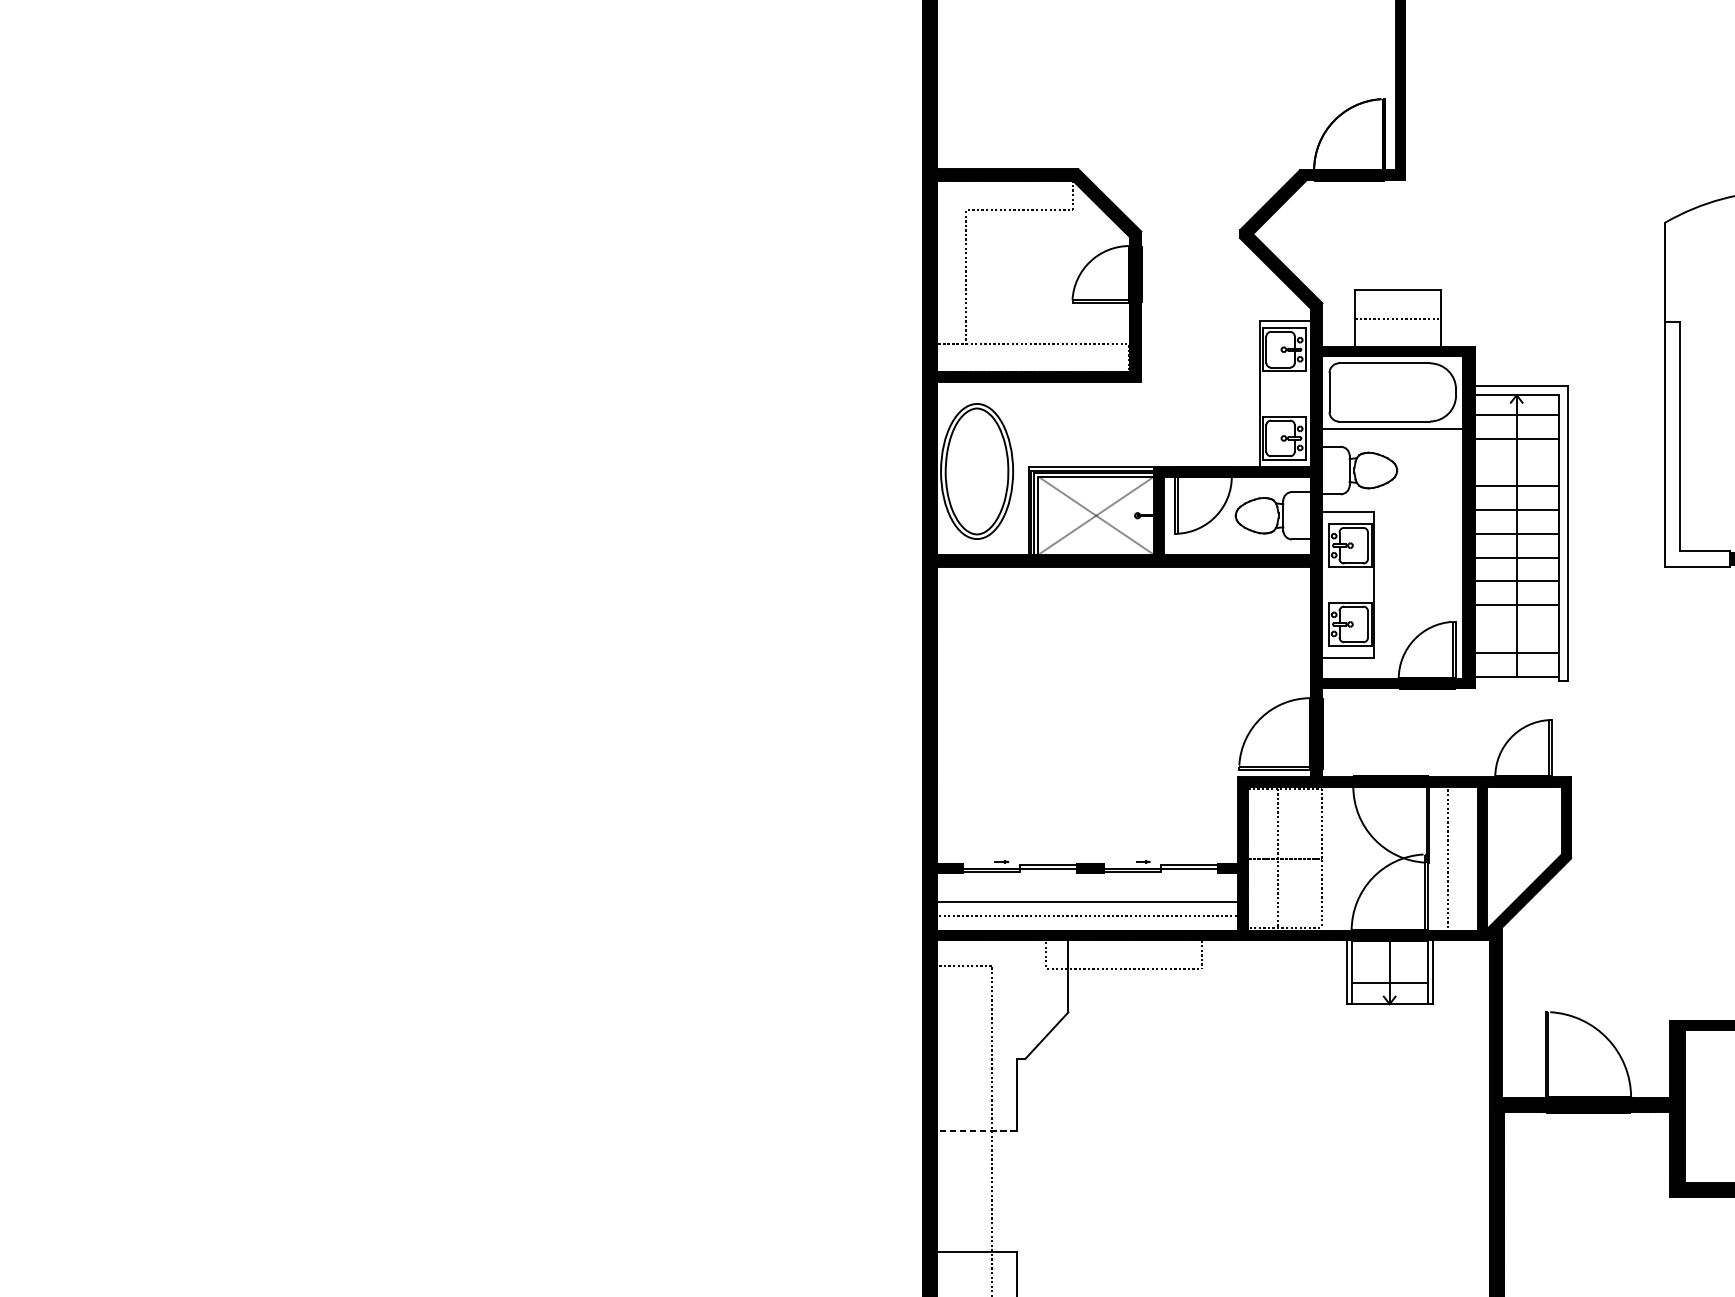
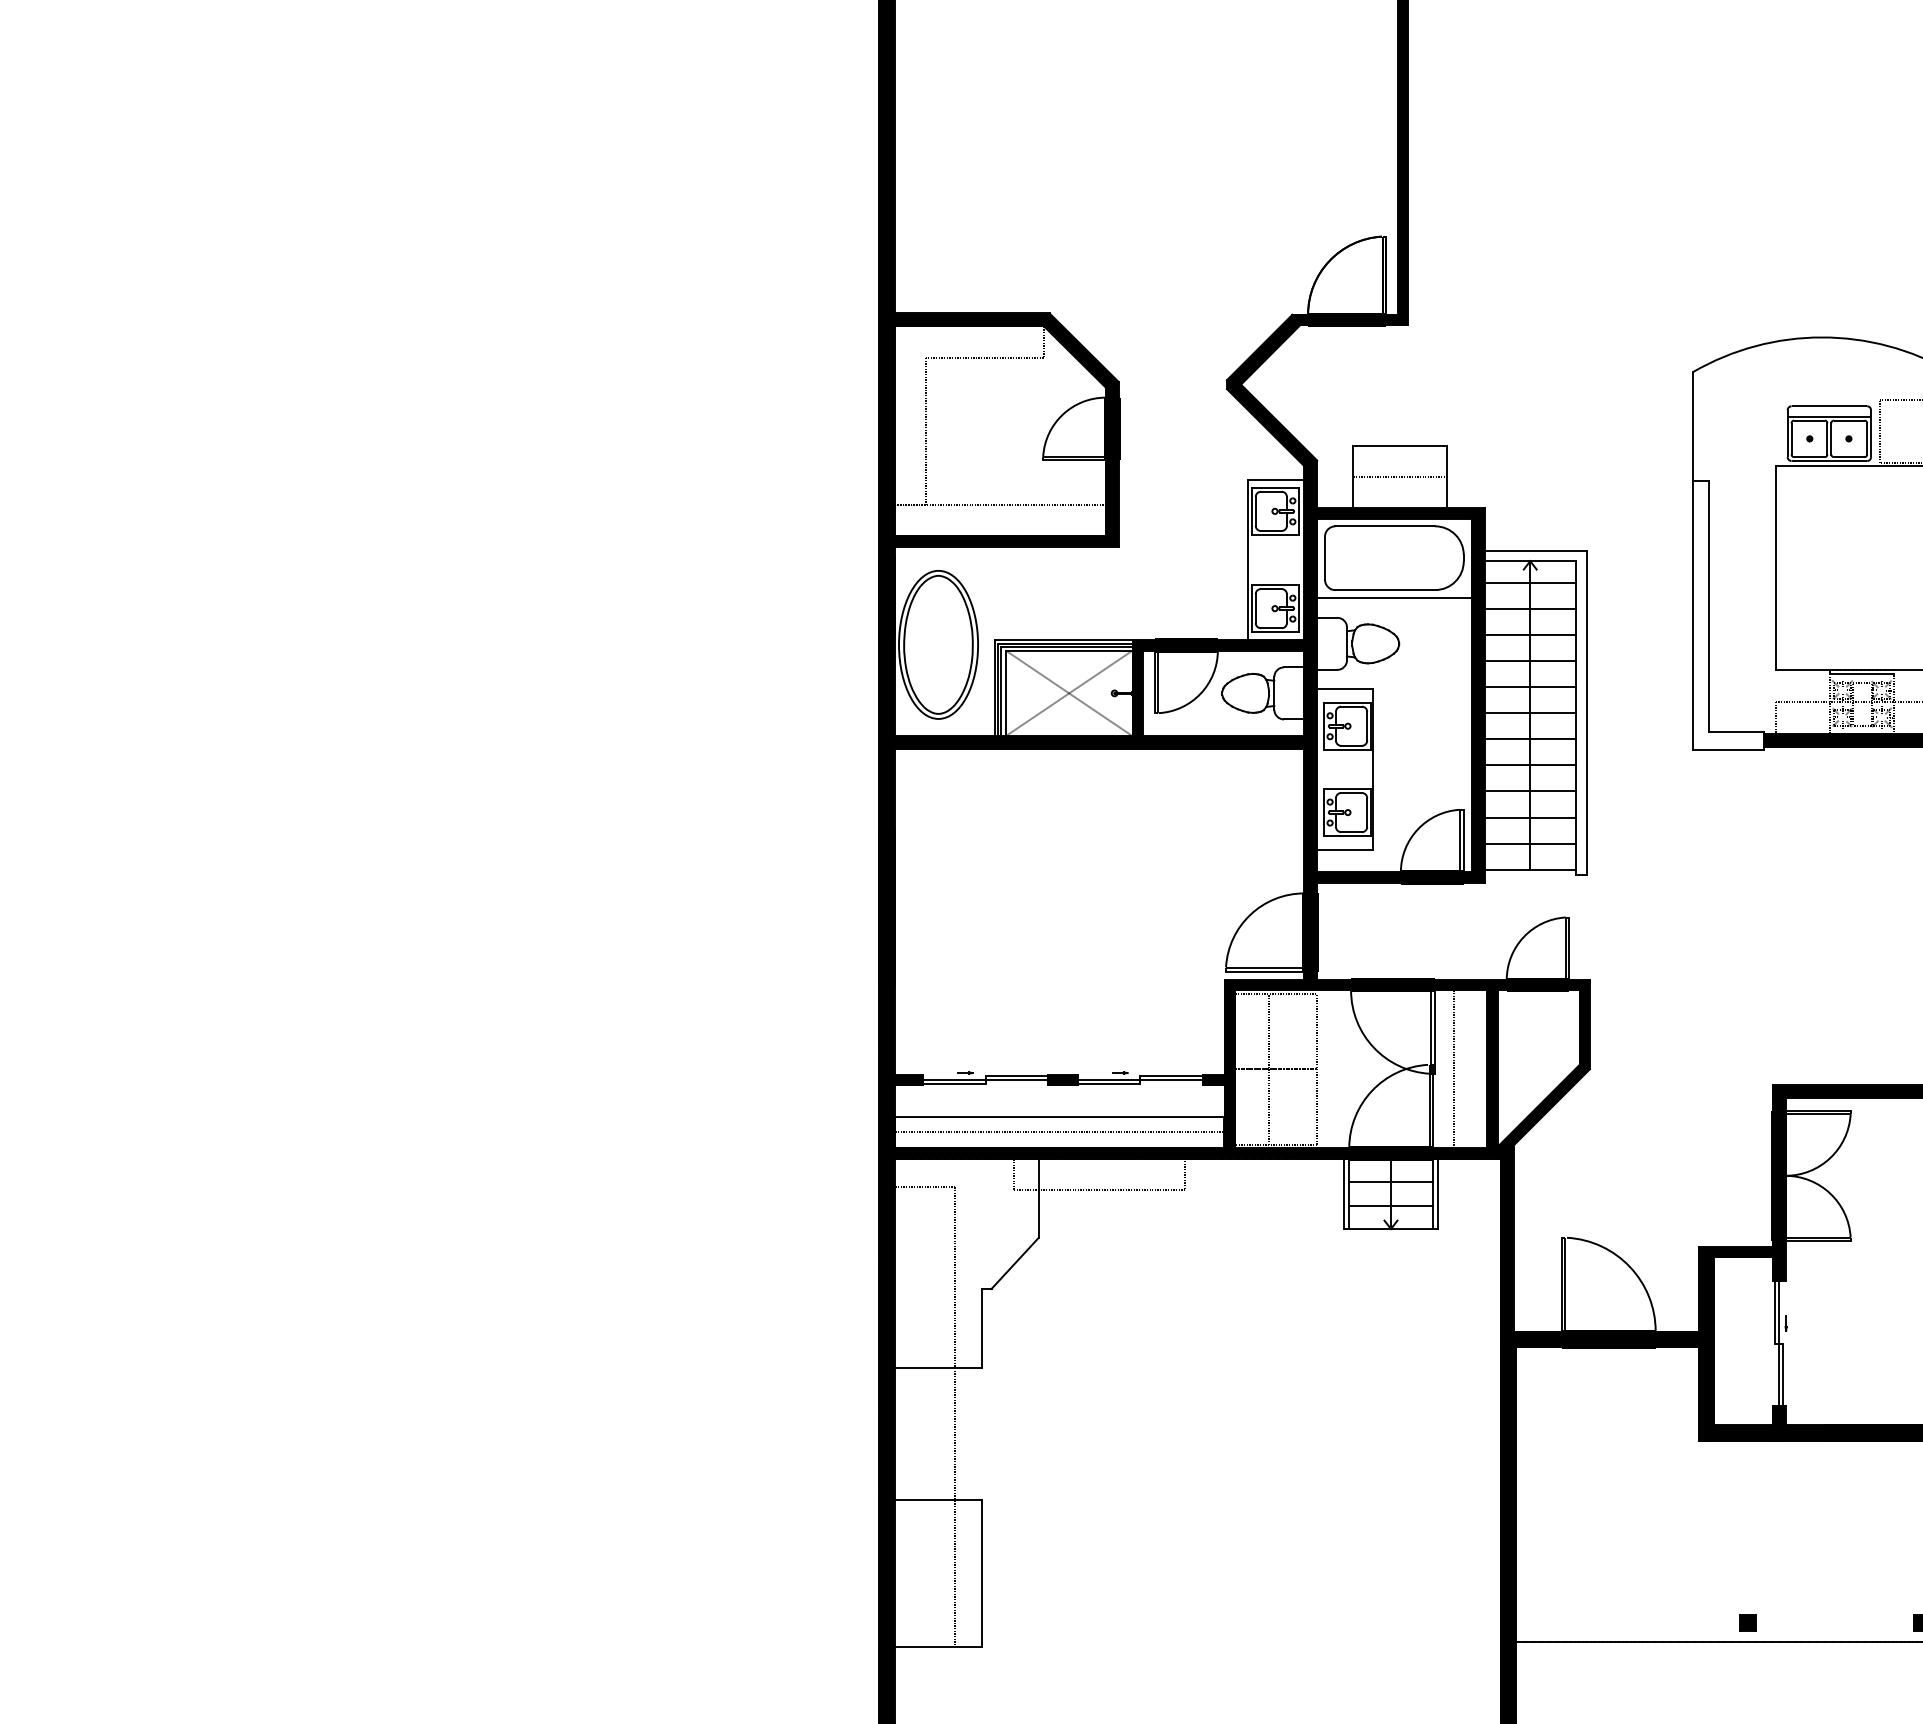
line: (1516, 462) -> (1530, 635), added
line: (1516, 628) -> (1530, 817), added
line: (1389, 961) -> (1390, 1182), added
line: (977, 1131) -> (938, 1368), dashed -> solid

